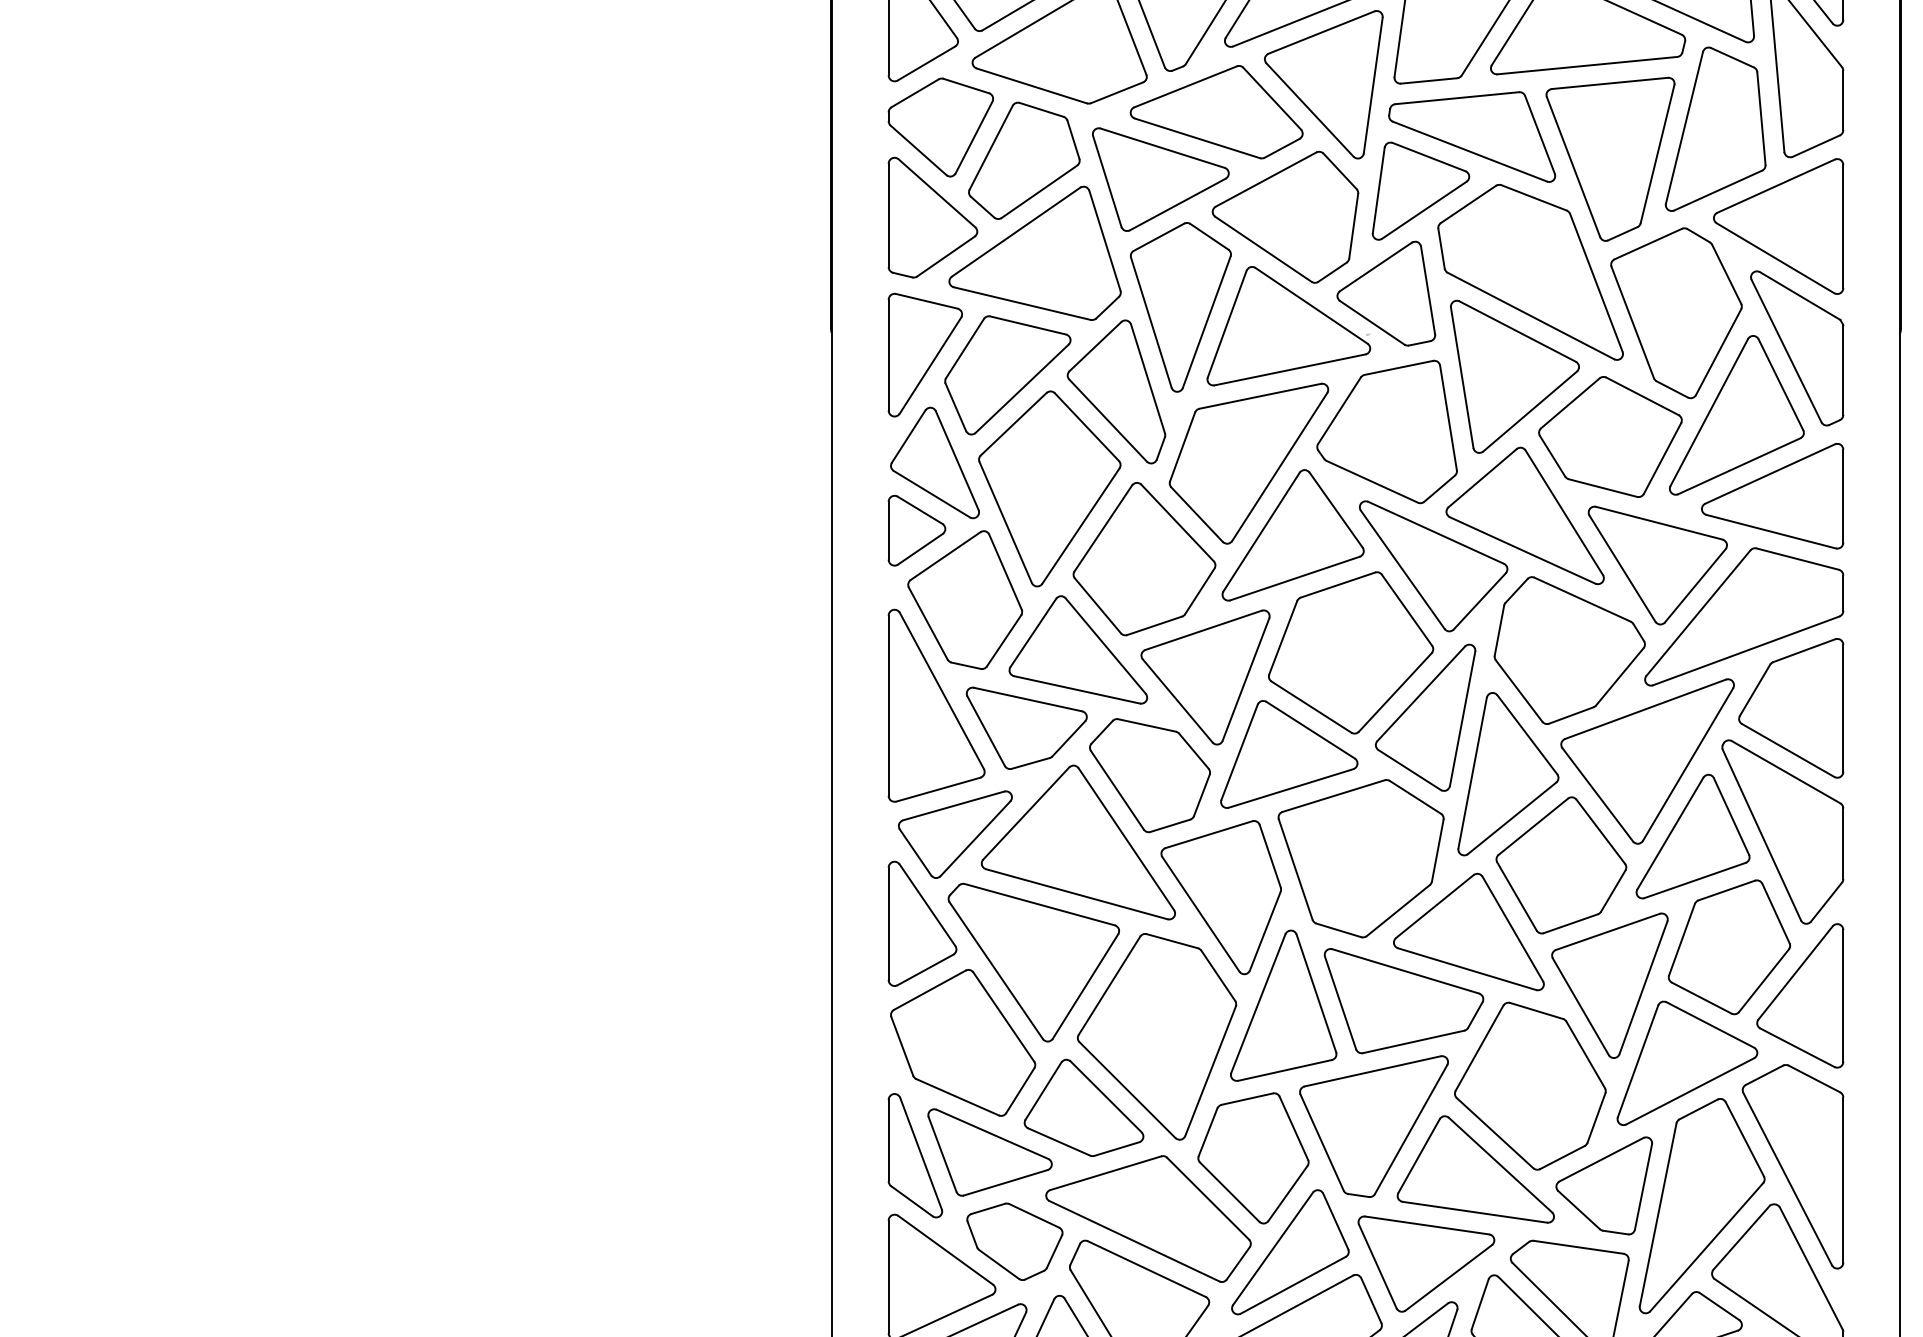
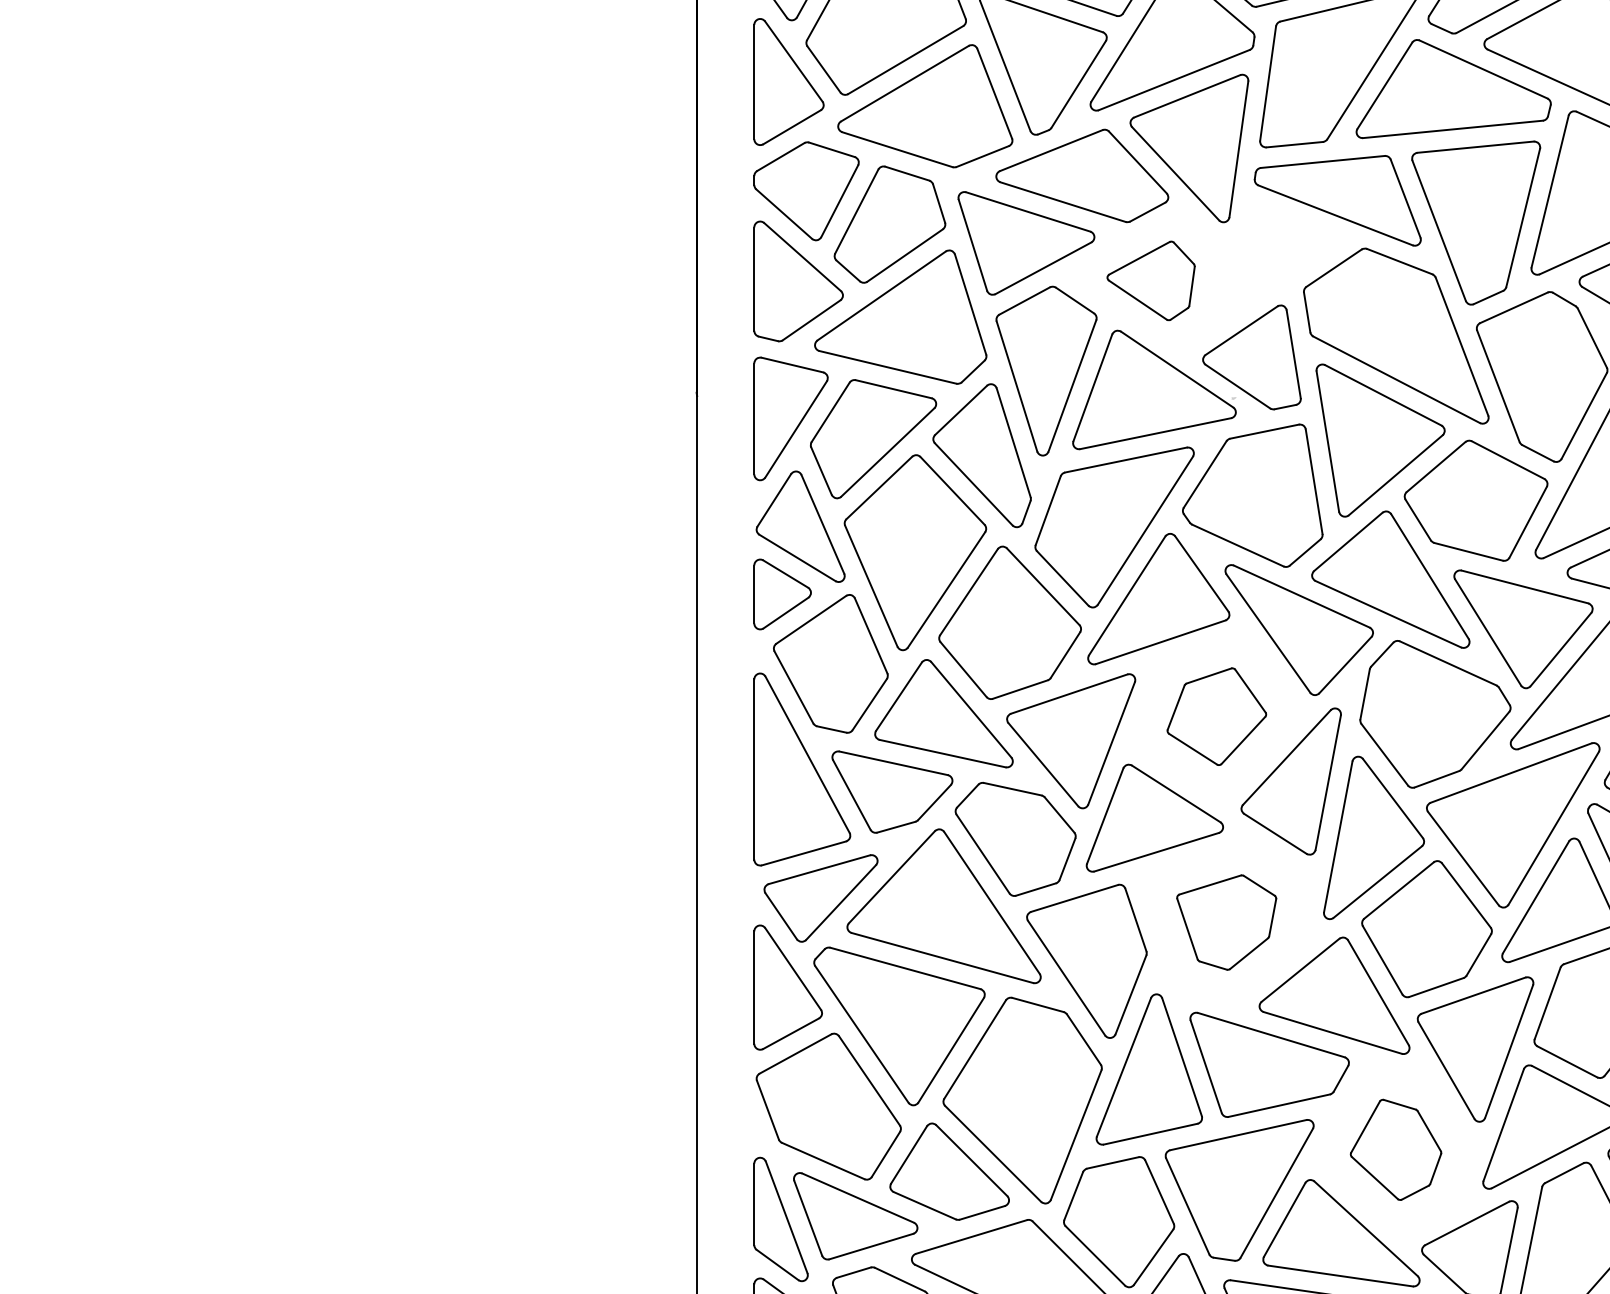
part: (1420, 190) -> (1286, 254), removed
part: (1285, 216) -> (1151, 280), size x0.6
part: (1351, 652) -> (1217, 716), size x0.6
part: (1360, 858) -> (1226, 922), size x0.6
part: (1530, 1085) -> (1396, 1149), size x0.6

